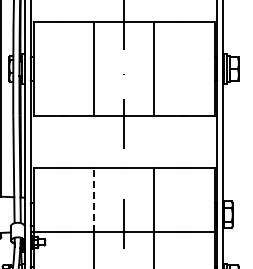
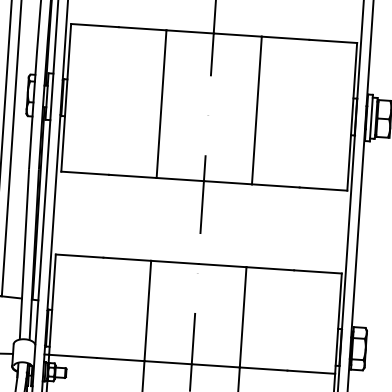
line: (93, 199) -> (147, 310), dashed -> solid

